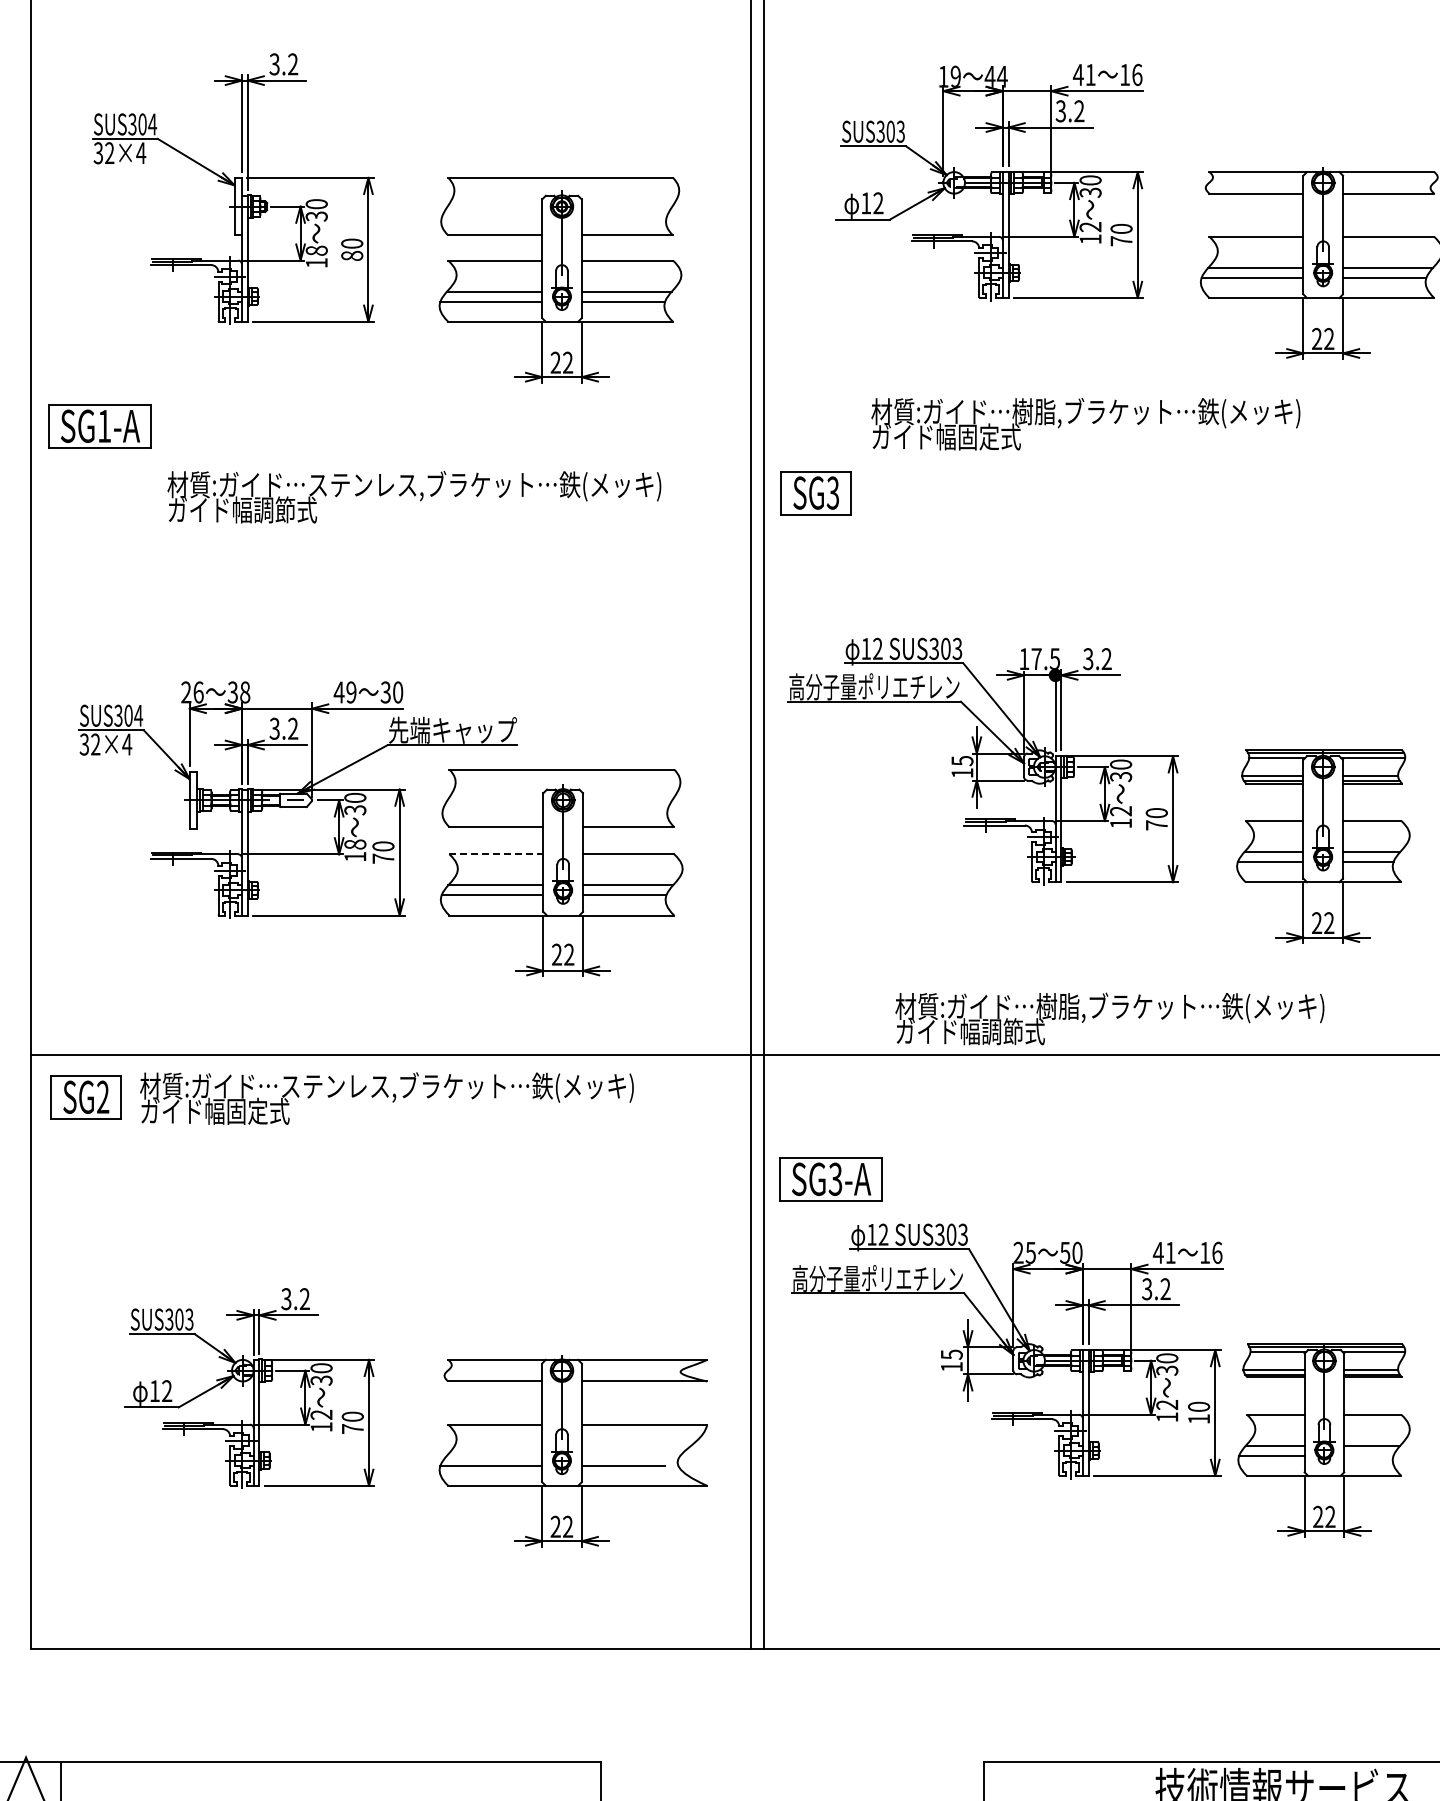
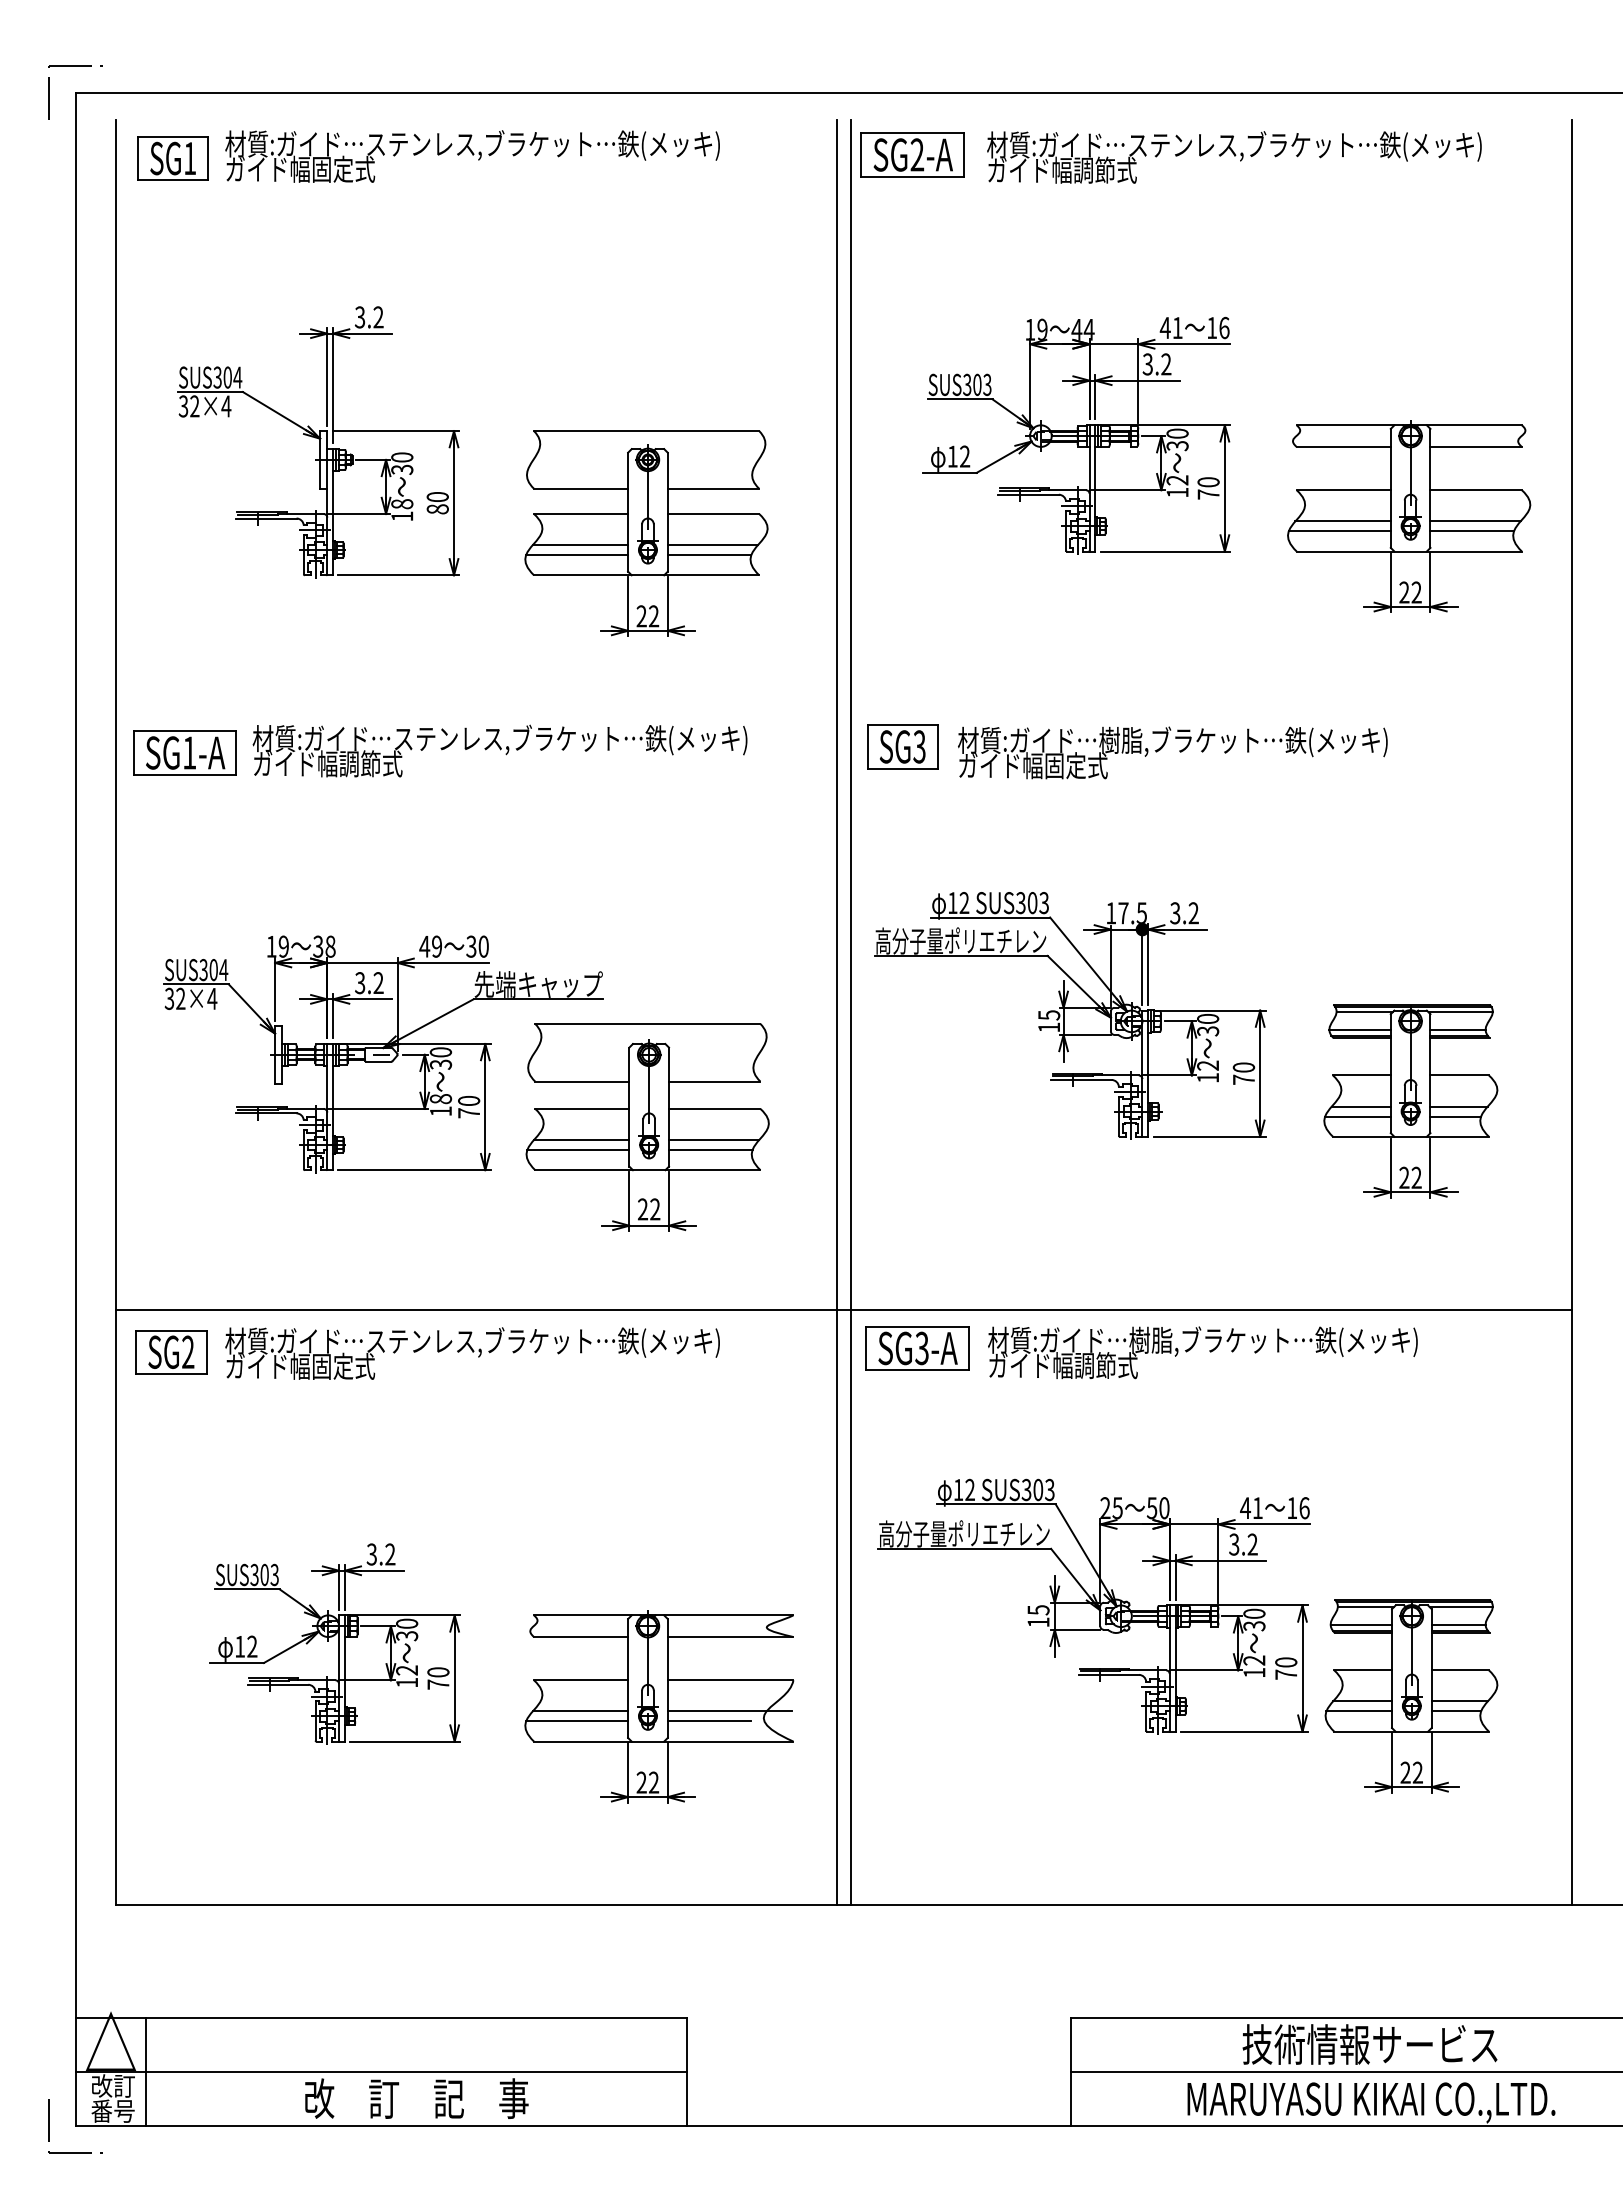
text: (1085, 423) -> (1172, 752), moved
part: (99, 425) -> (184, 752), moved
text: (192, 692) -> (277, 946), 26 -> 19
line: (496, 853) -> (582, 1108), dashed -> solid
text: (1109, 1018) -> (1202, 1352), moved
part: (831, 1179) -> (917, 1348), moved
text: (1199, 1418) -> (1286, 1674), 10 -> 70
line: (494, 1455) -> (580, 1711), added
line: (643, 1455) -> (729, 1711), added
line: (1368, 1455) -> (1456, 1711), added

